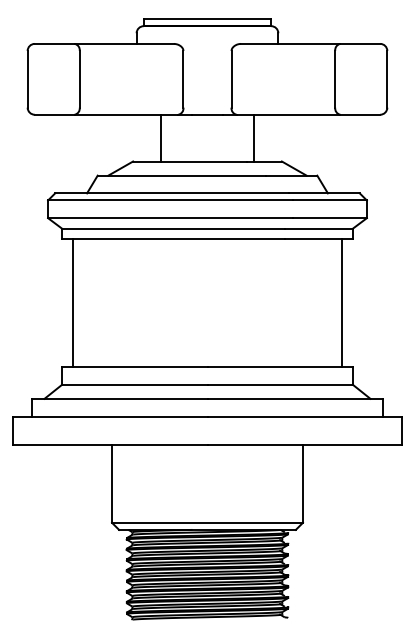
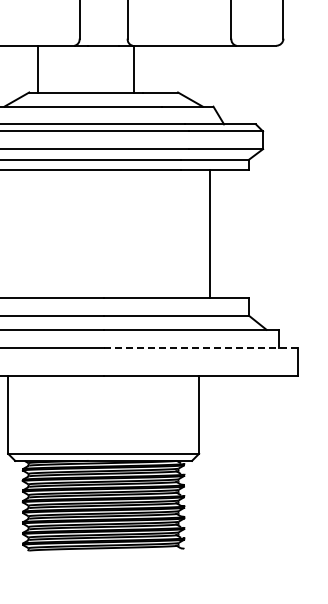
line: (161, 137) -> (37, 68), moved
line: (253, 137) -> (133, 68), moved
line: (342, 302) -> (210, 233), moved
line: (304, 416) -> (200, 347), solid -> dashed

